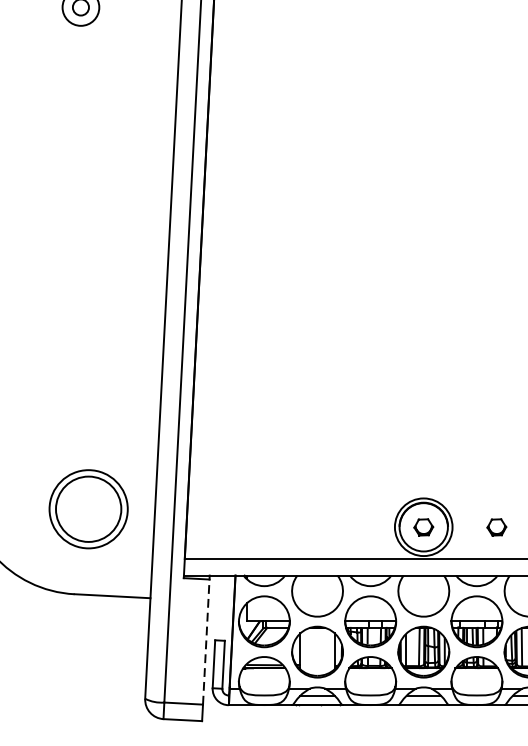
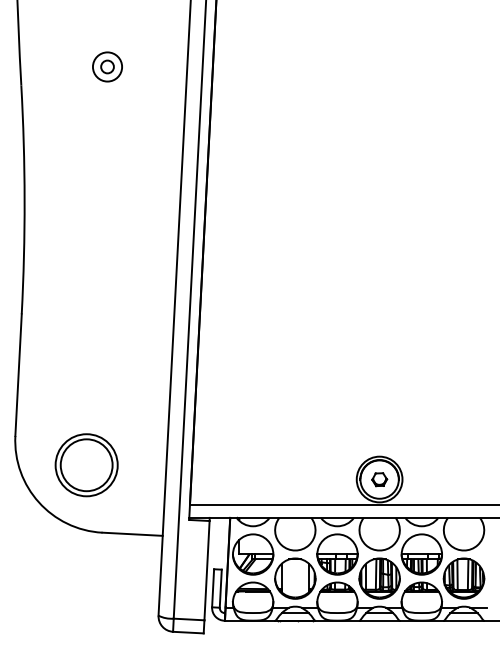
part: (88, 509) -> (86, 465), moved
part: (496, 527) -> (437, 479), removed
line: (206, 641) -> (207, 570), dashed -> solid

